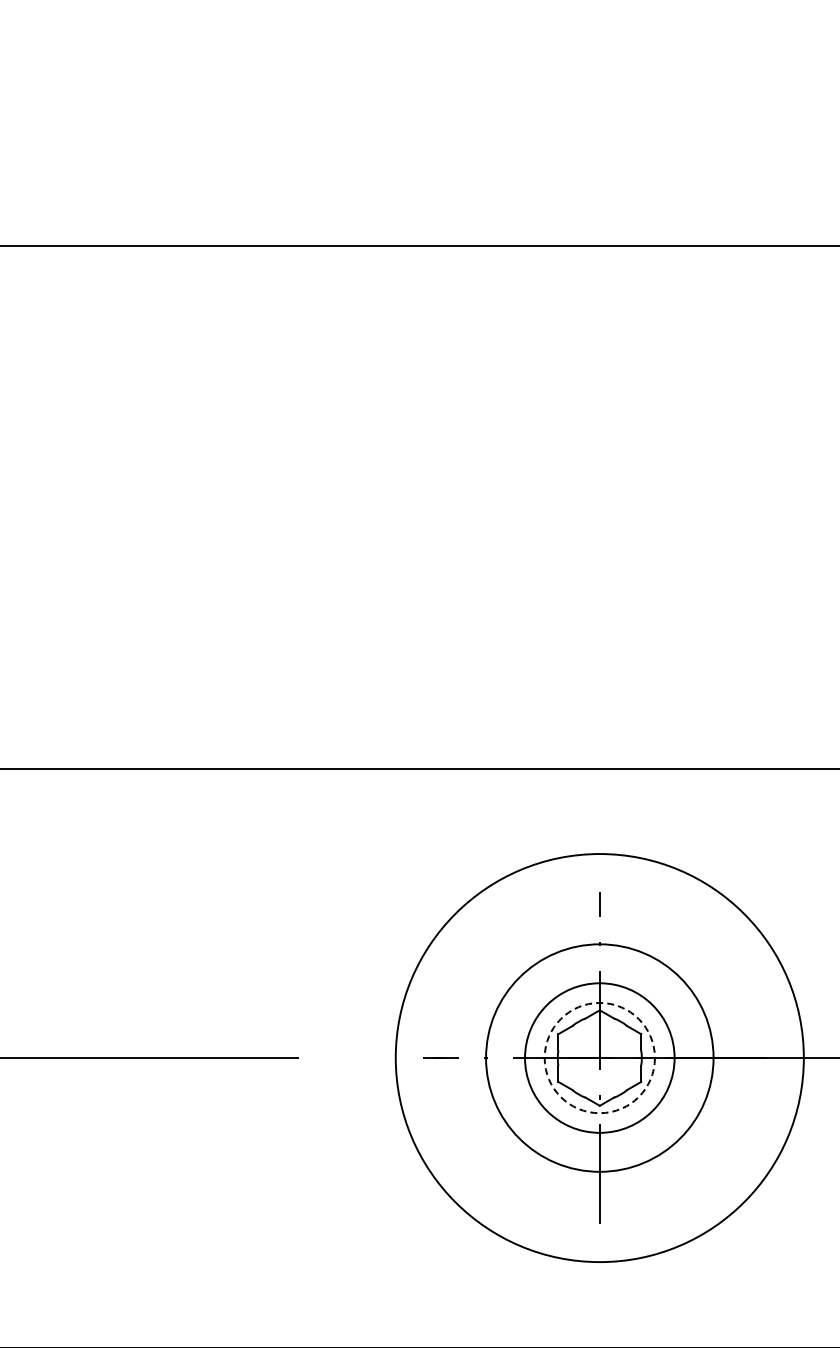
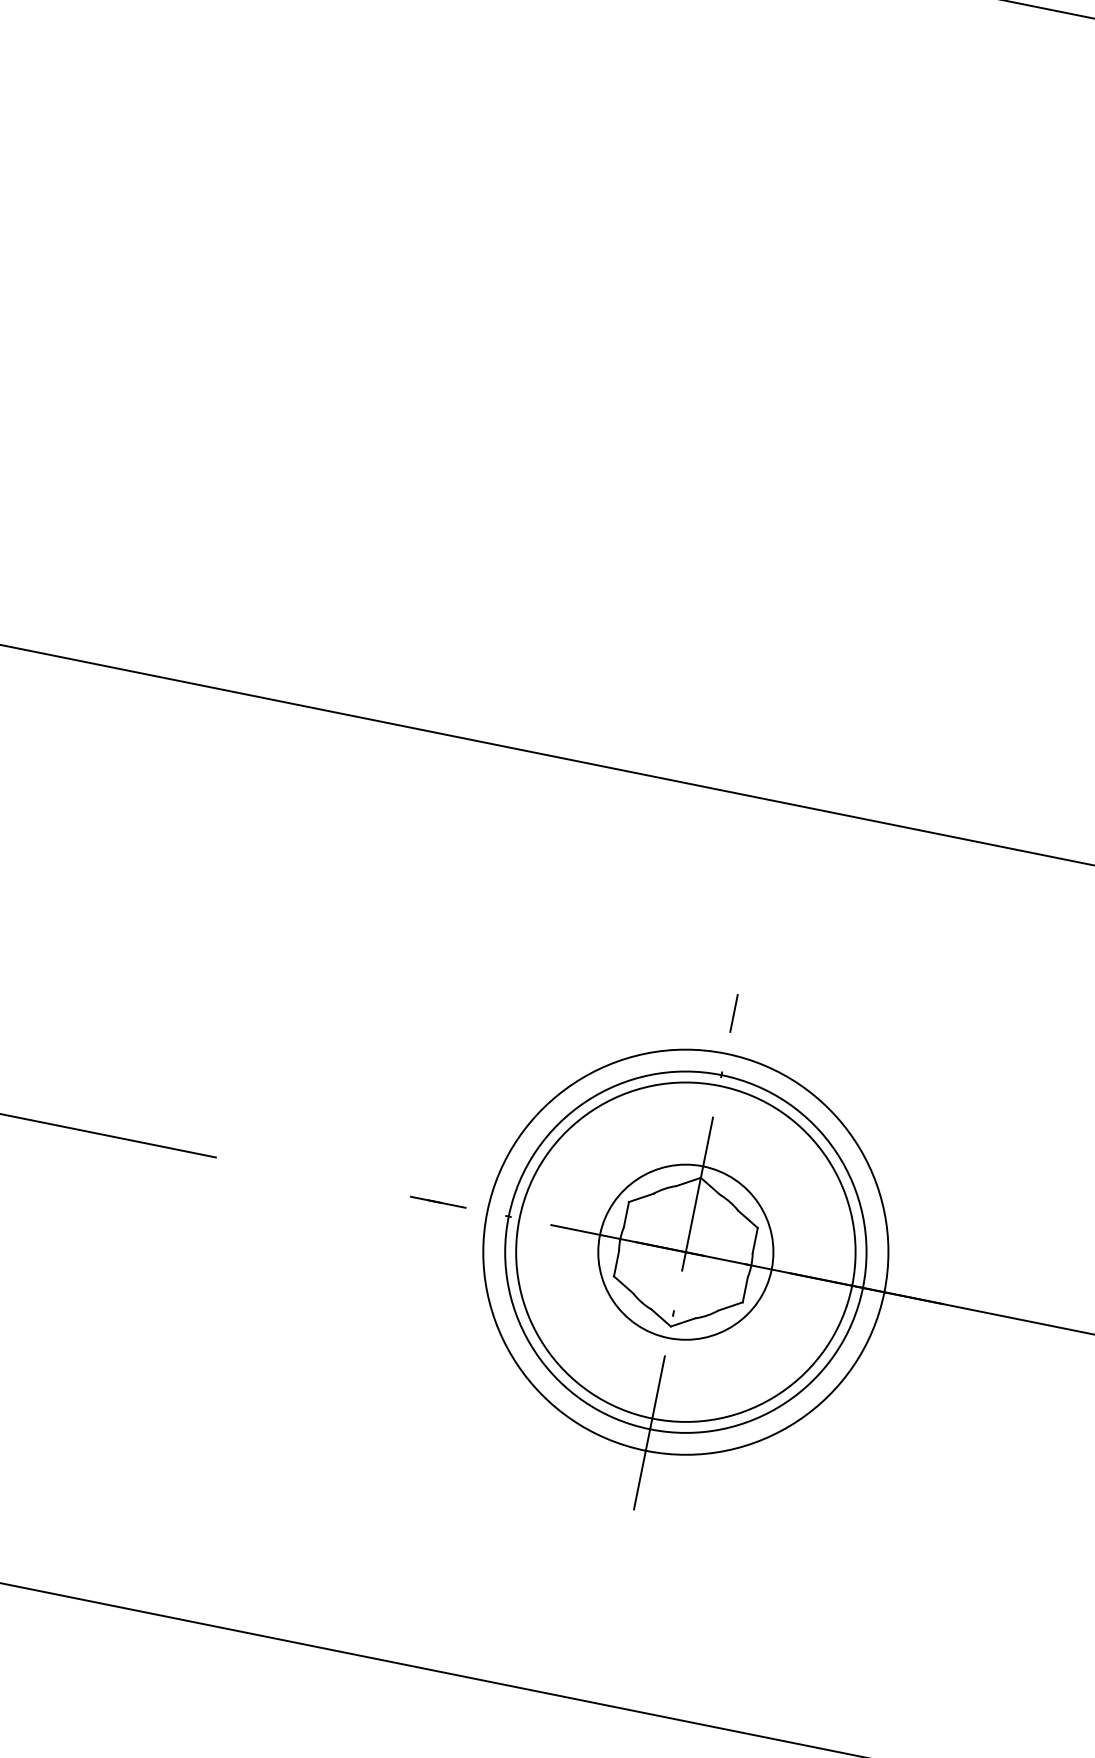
circle: (599, 1057) -> (685, 1251), dashed -> solid
circle: (599, 1057) -> (685, 1251), size x0.62
circle: (599, 1057) -> (685, 1251), size x1.43

